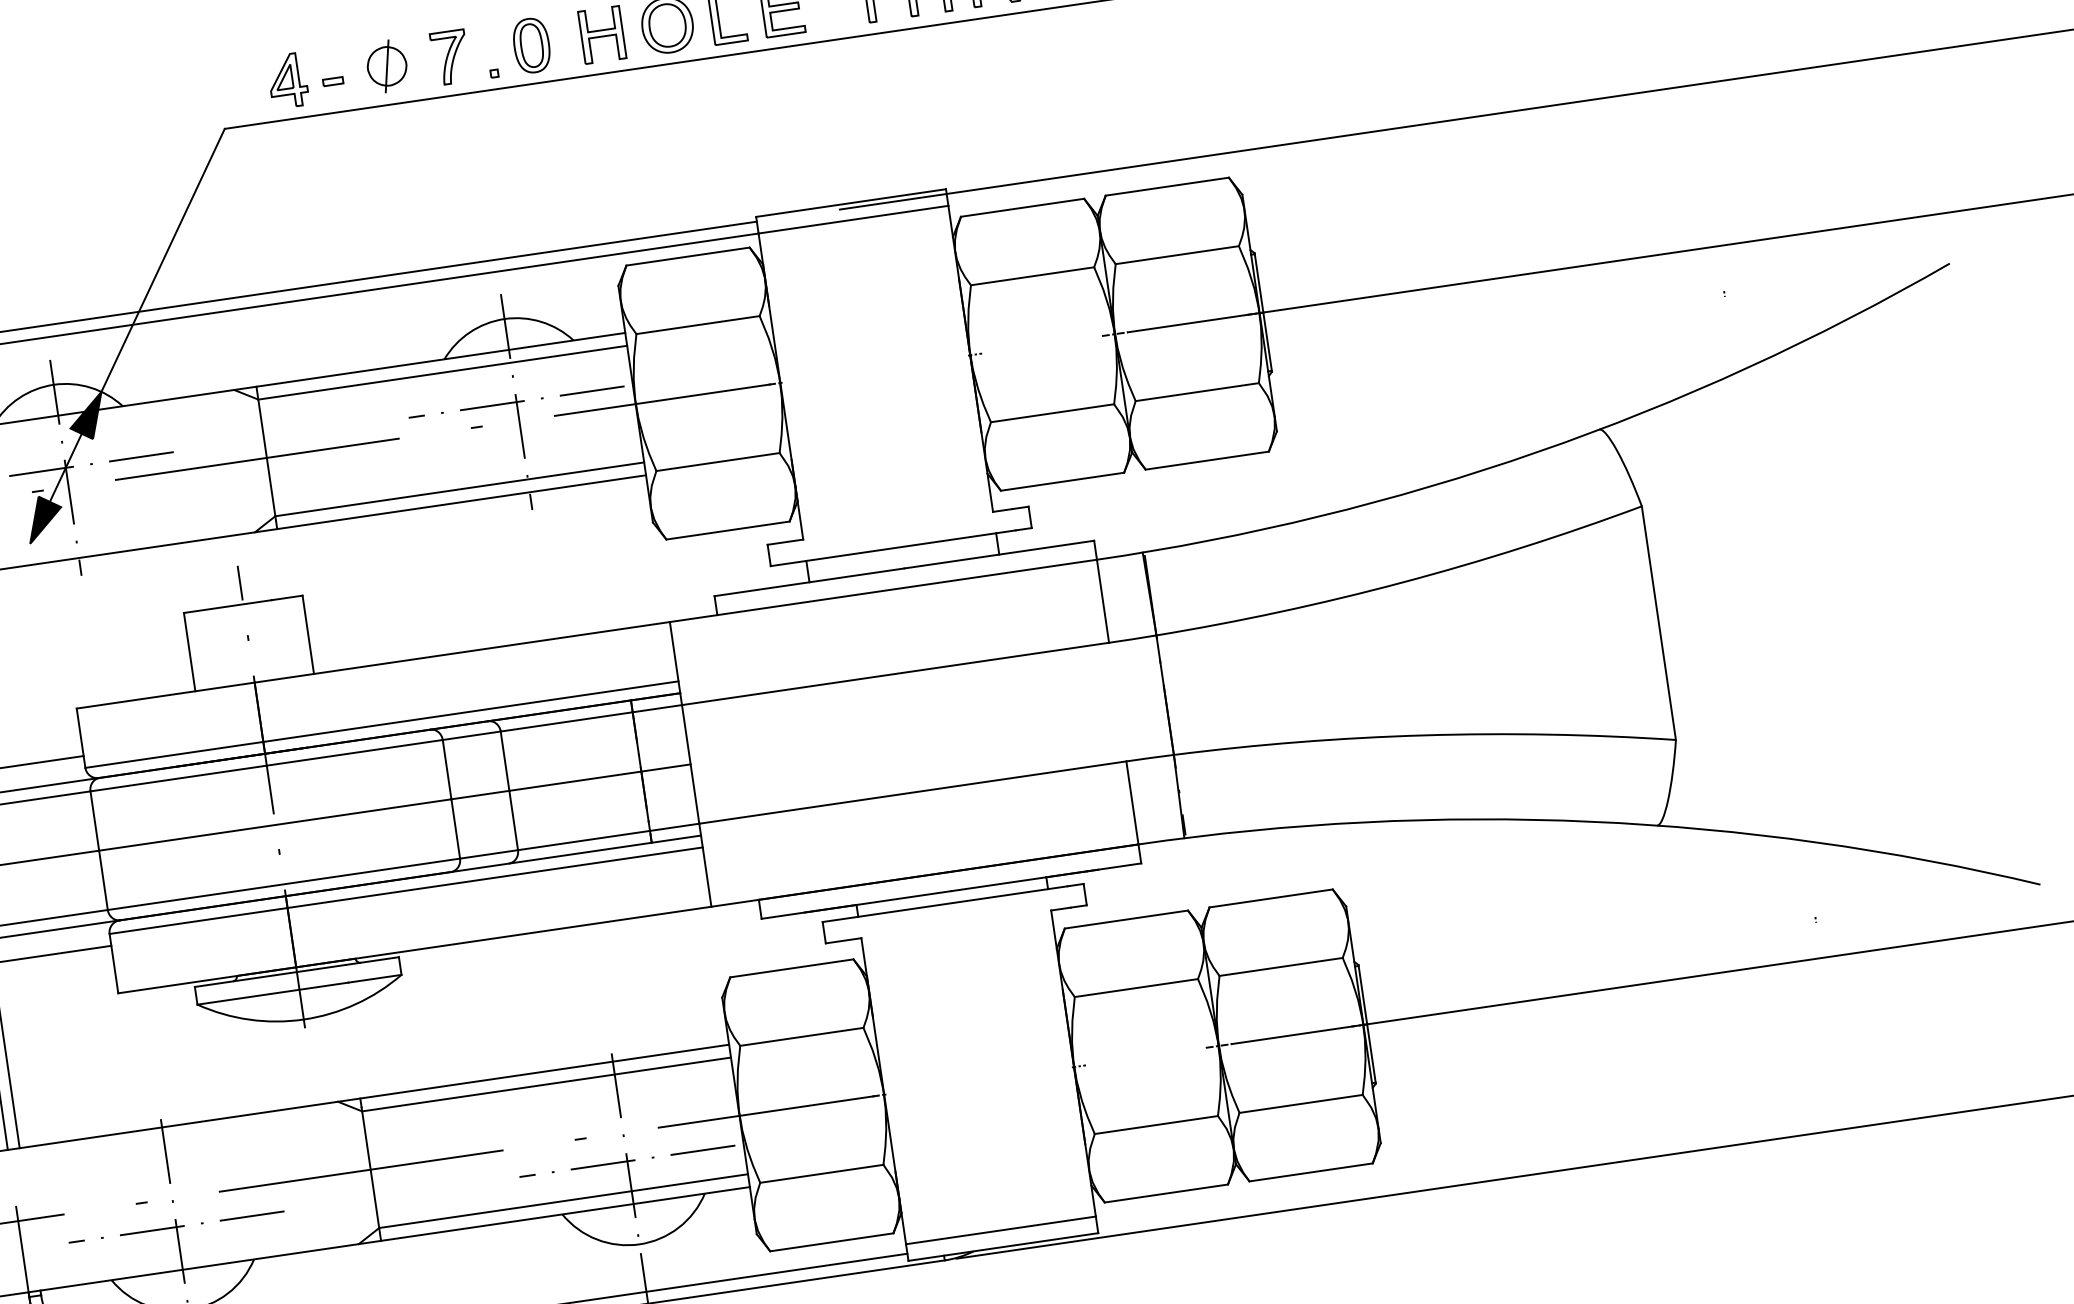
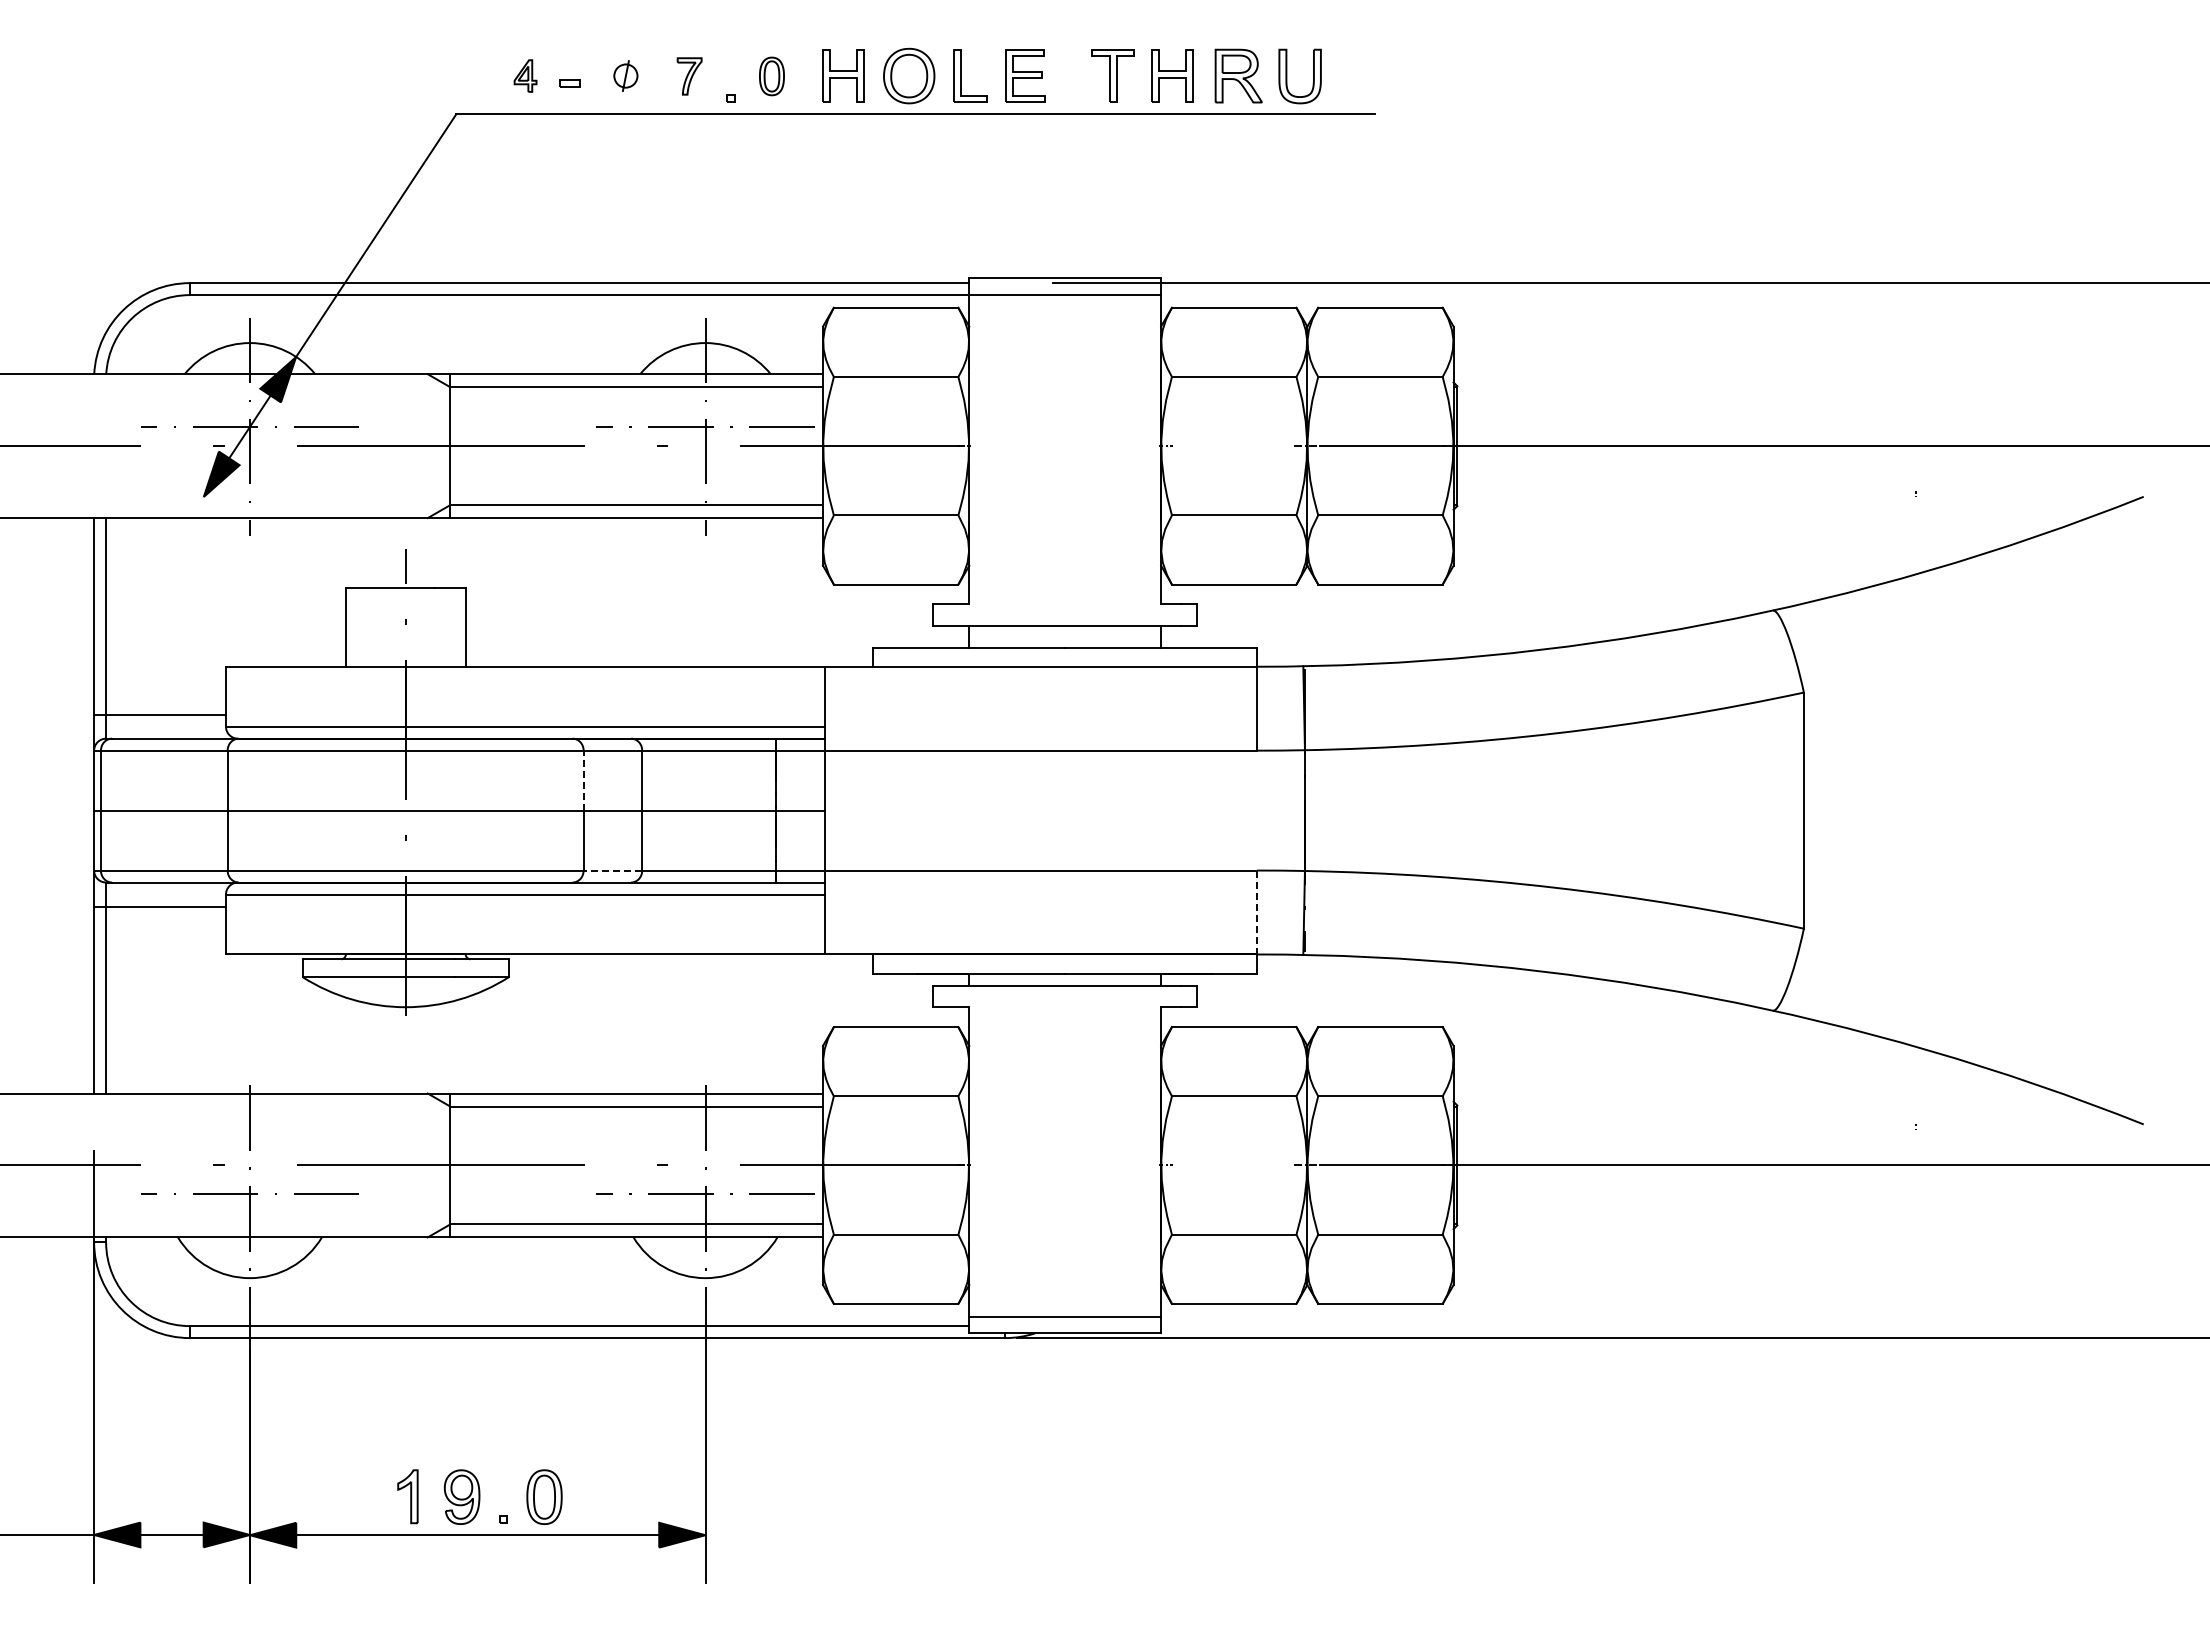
part: (531, 45) -> (771, 76), size x0.7
part: (450, 57) -> (689, 76), size x0.7
part: (386, 65) -> (625, 75), size x0.6
part: (287, 80) -> (525, 75), size x0.6
line: (446, 769) -> (583, 780), solid -> dashed
line: (1132, 802) -> (1257, 912), solid -> dashed
line: (488, 854) -> (612, 870), solid -> dashed

